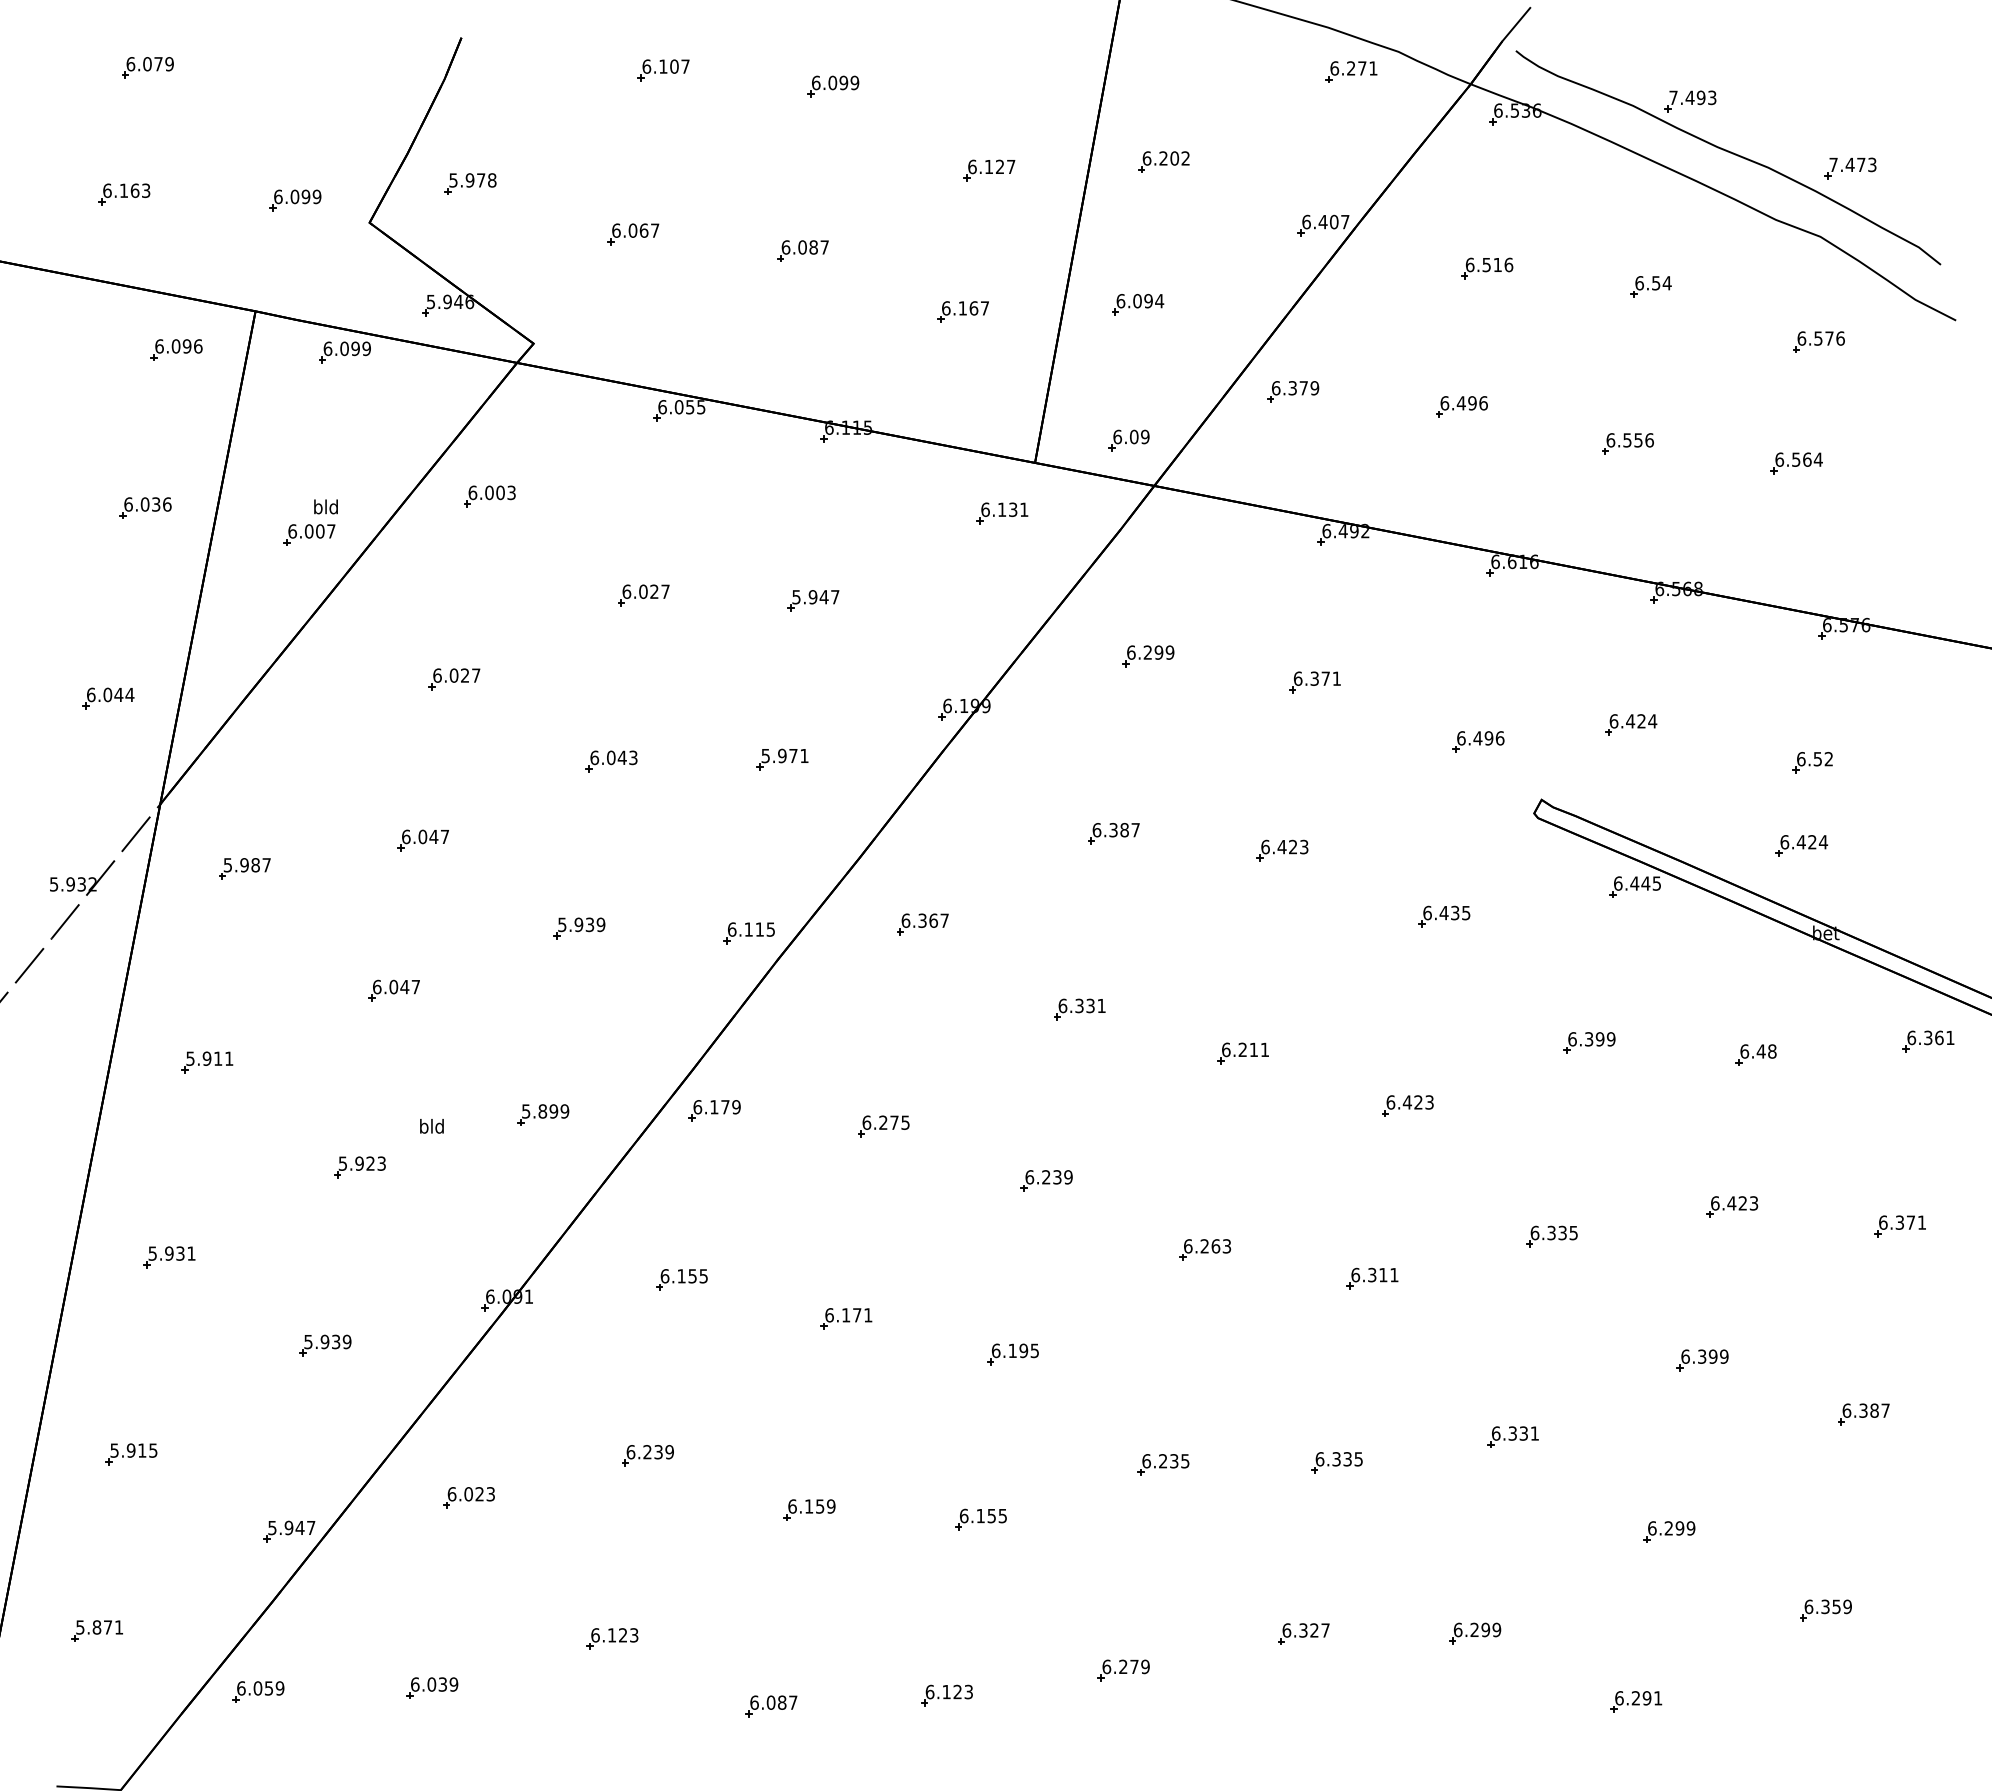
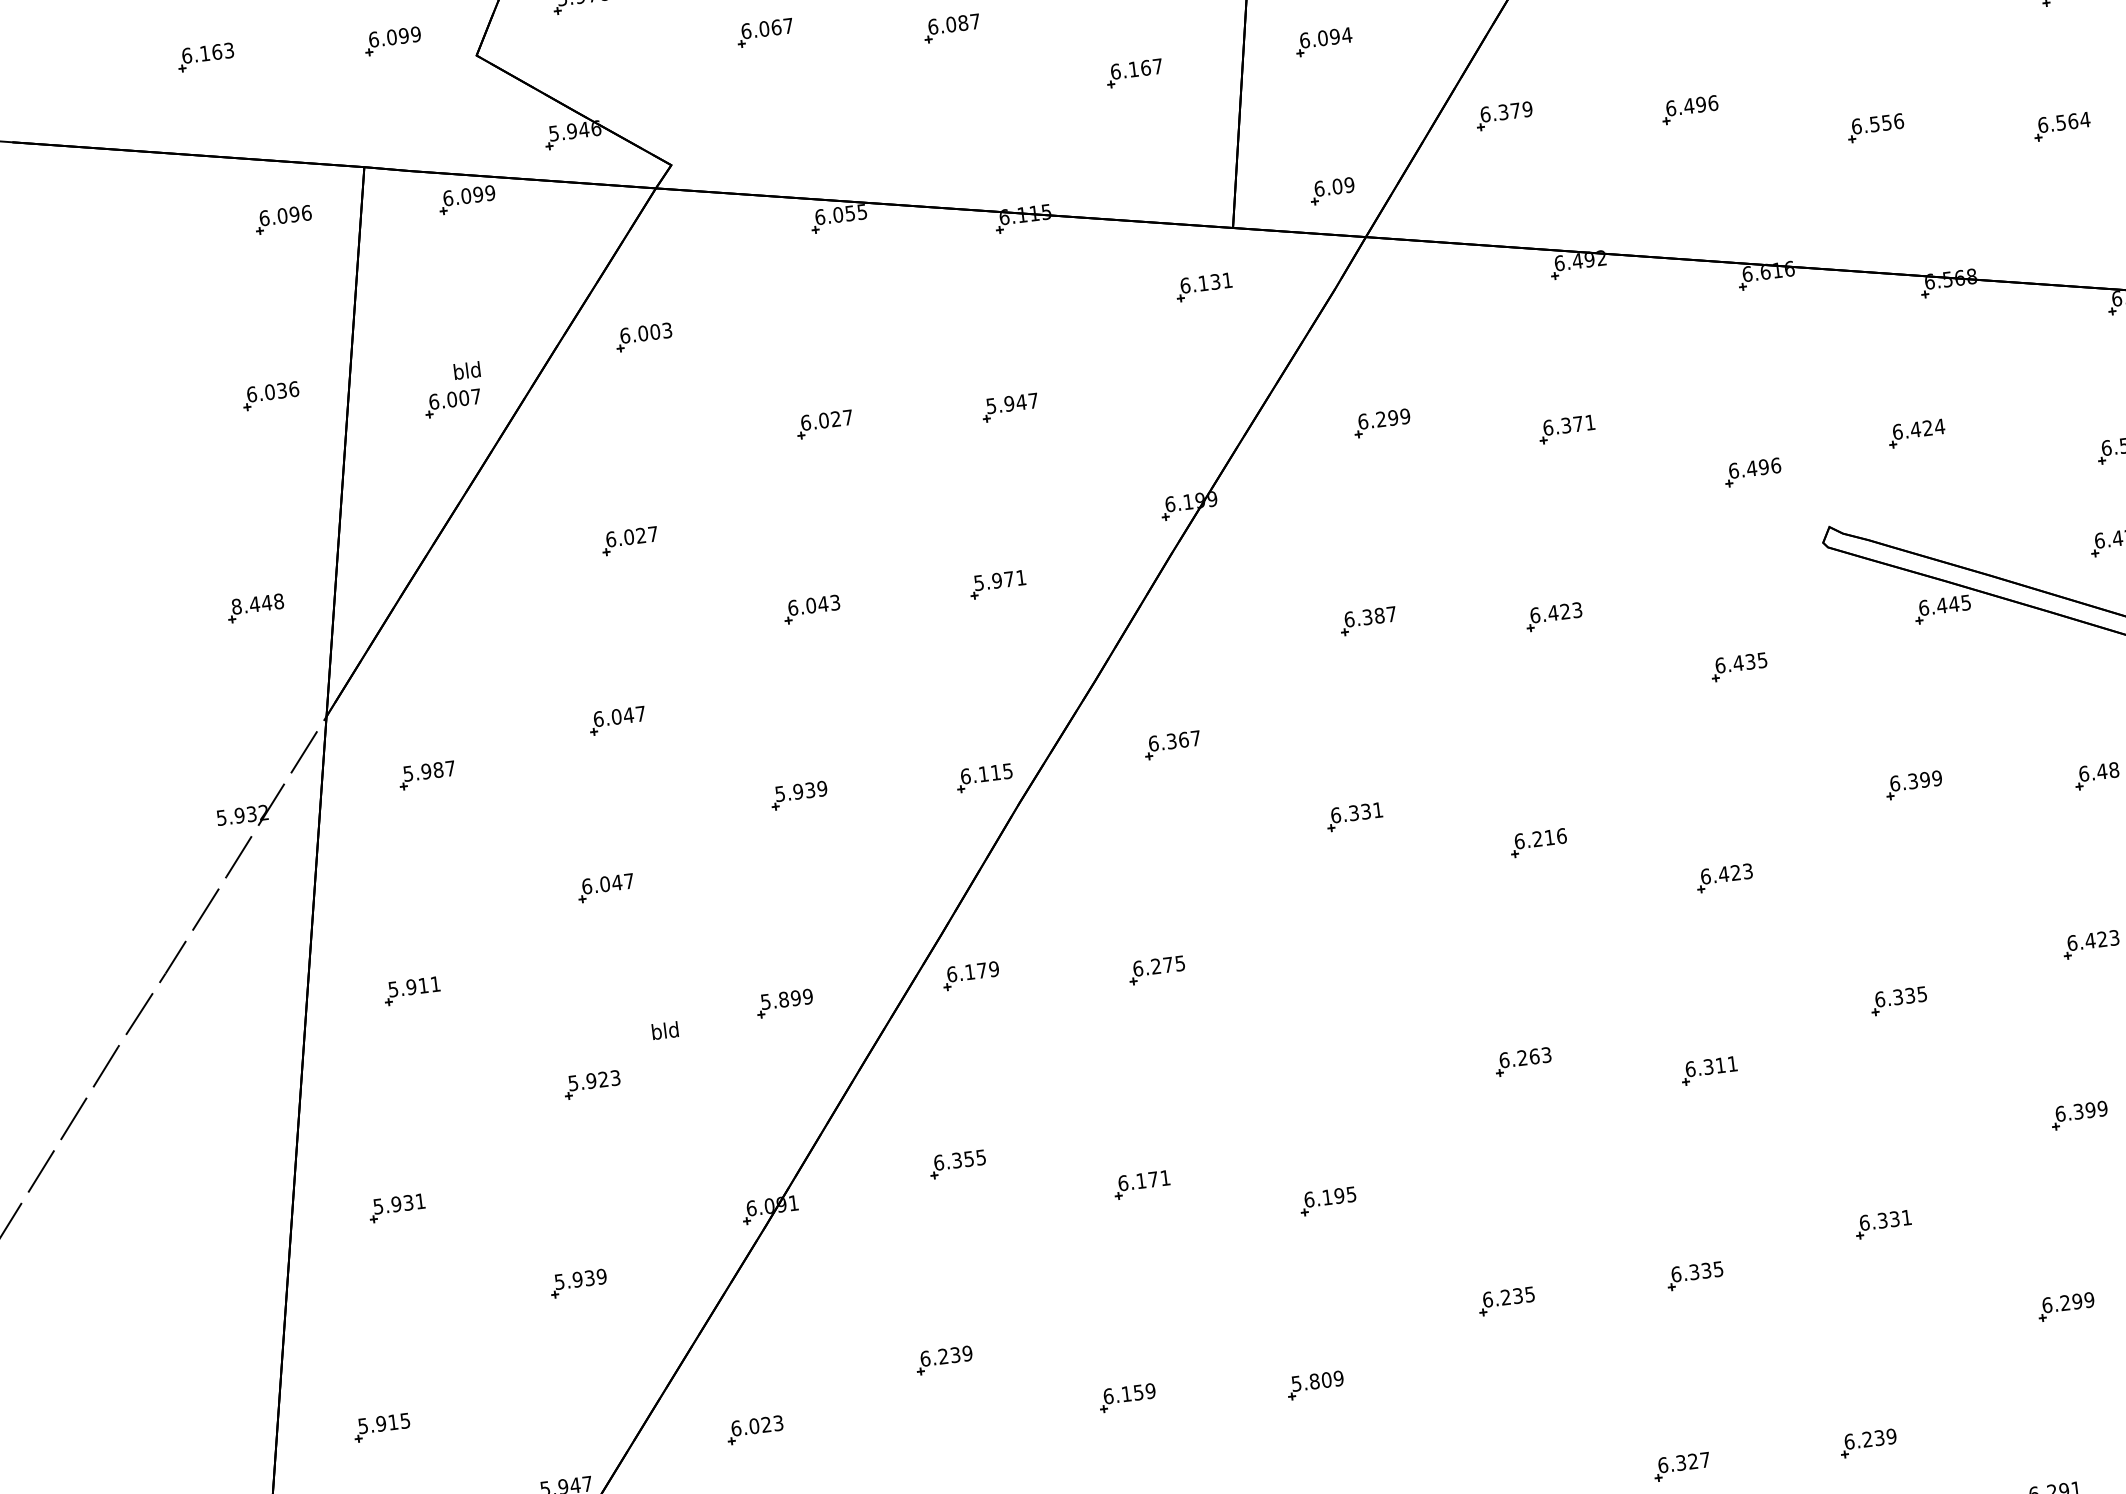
text: (110, 694) -> (257, 603), 6.044 -> 8.448
text: (1264, 1049) -> (1561, 835), 6.211 -> 6.216
part: (1046, 1180) -> (1341, 1007), removed
text: (681, 1276) -> (956, 1160), 6.155 -> 6.355
text: (983, 1515) -> (1317, 1380), 6.155 -> 5.809
text: (1485, 1629) -> (1879, 1437), 6.299 -> 6.239

